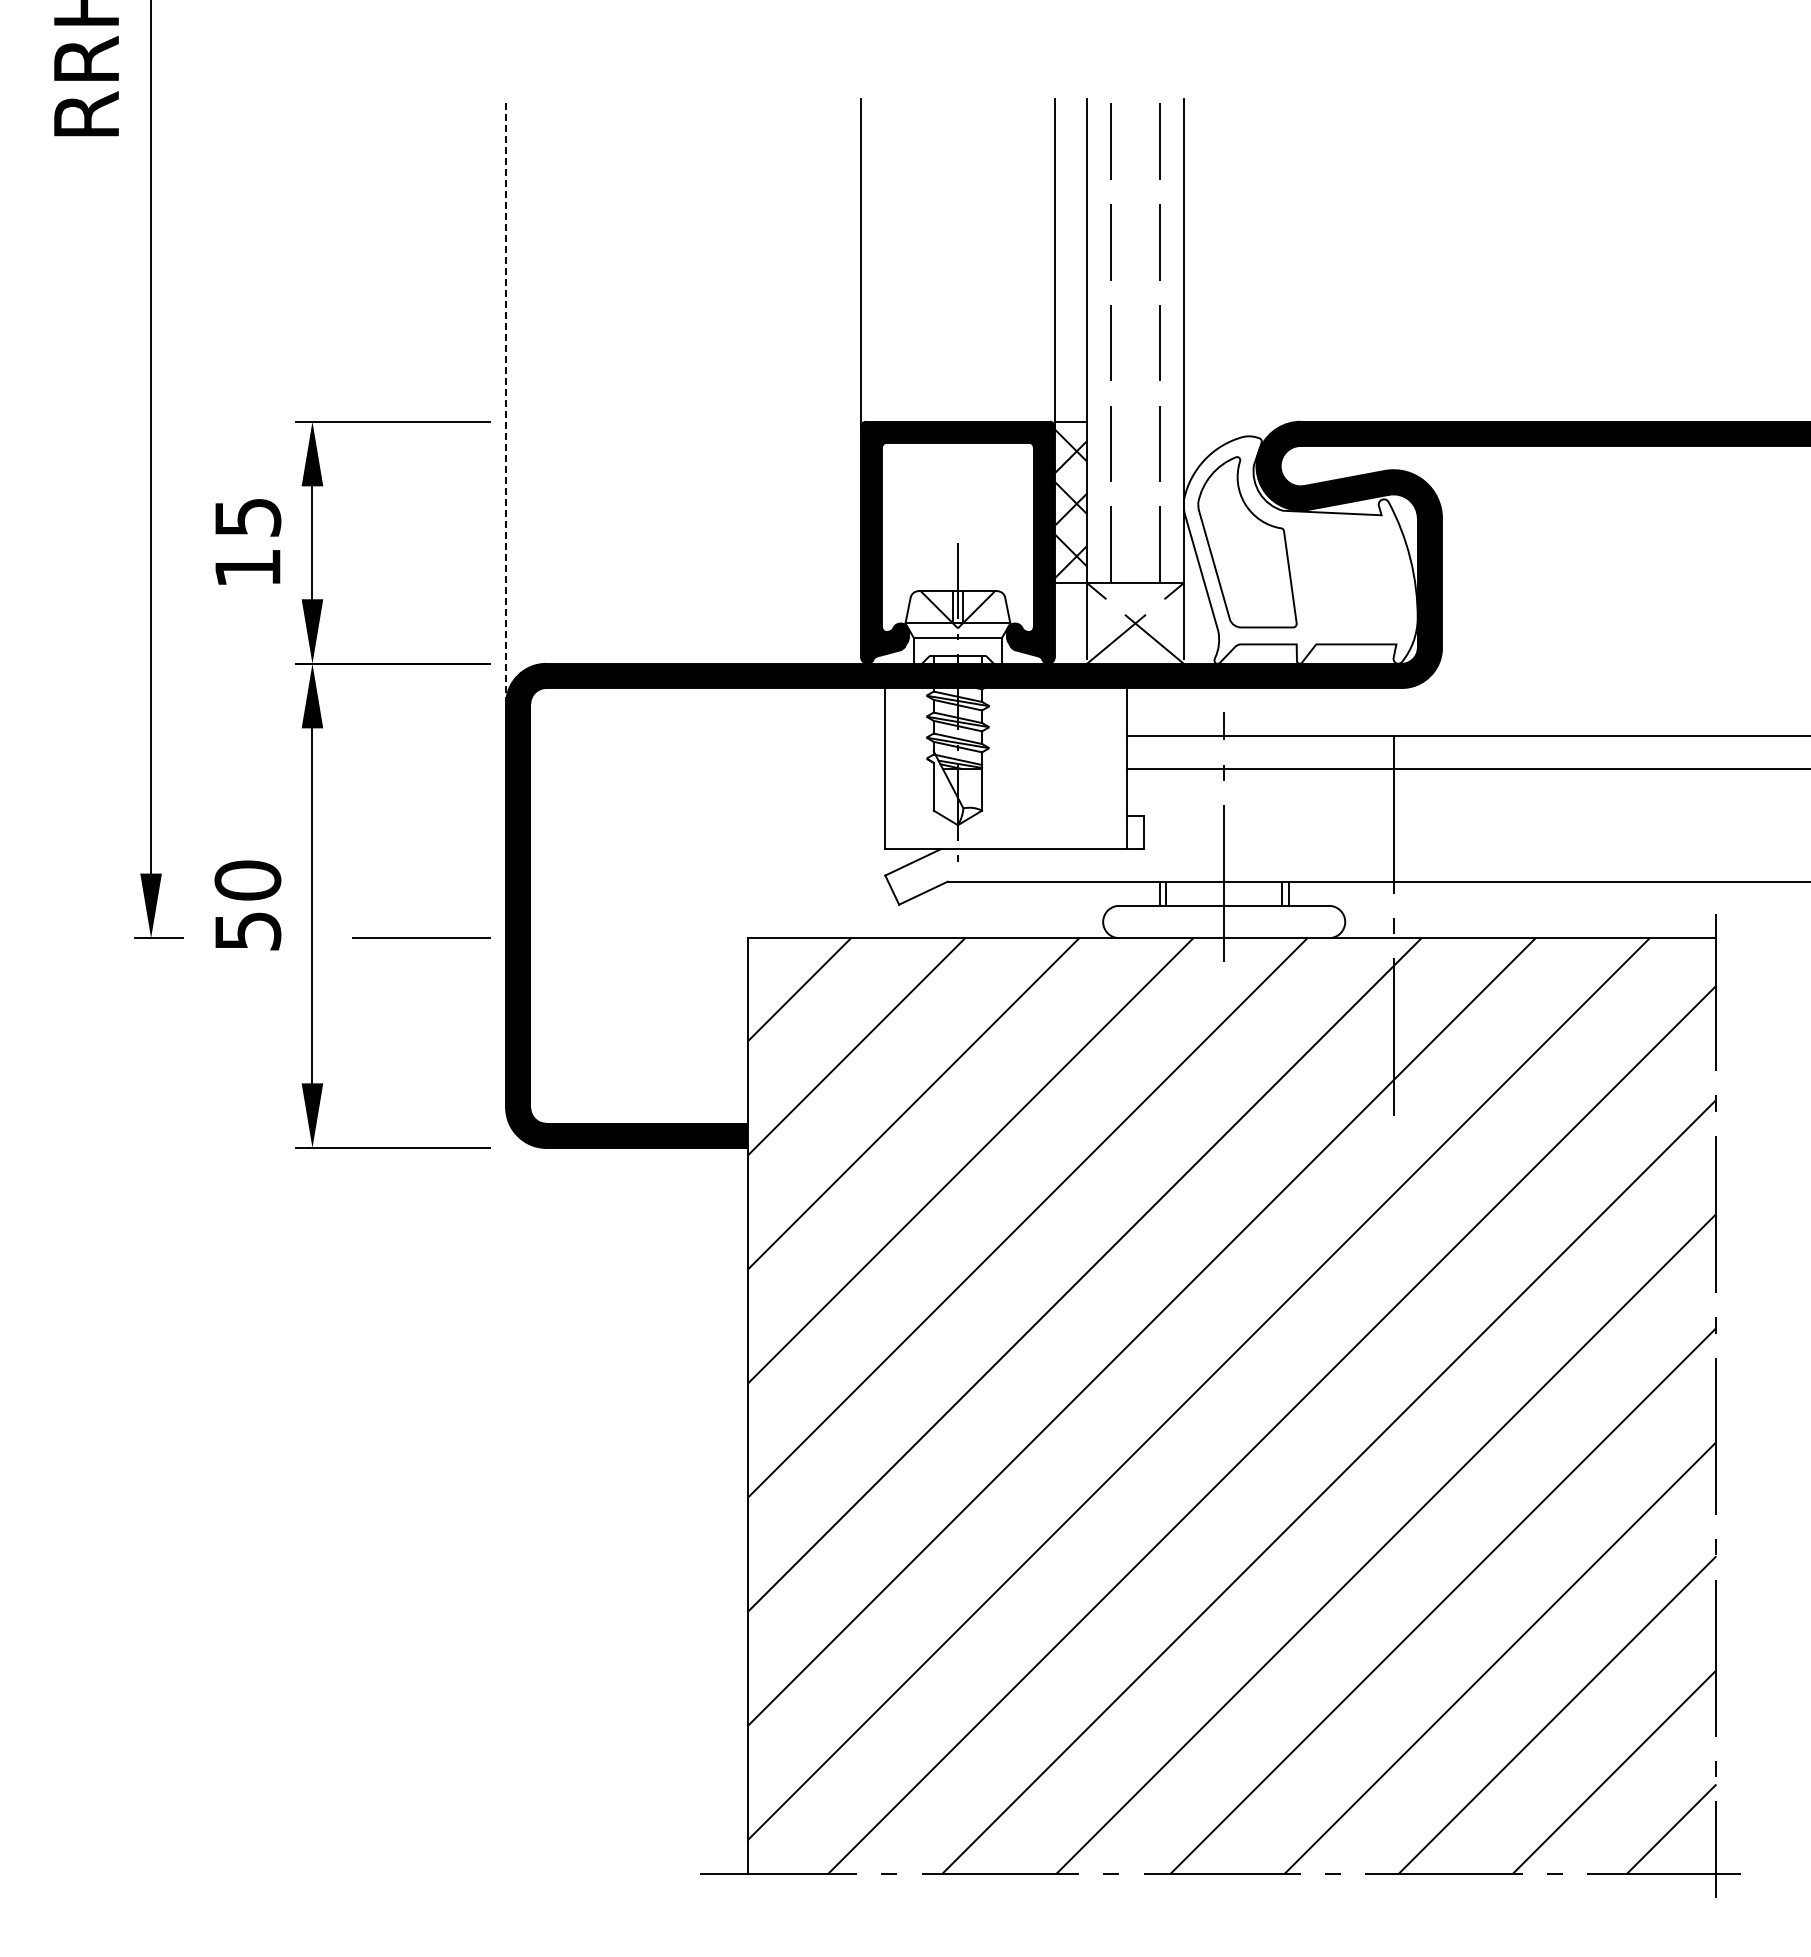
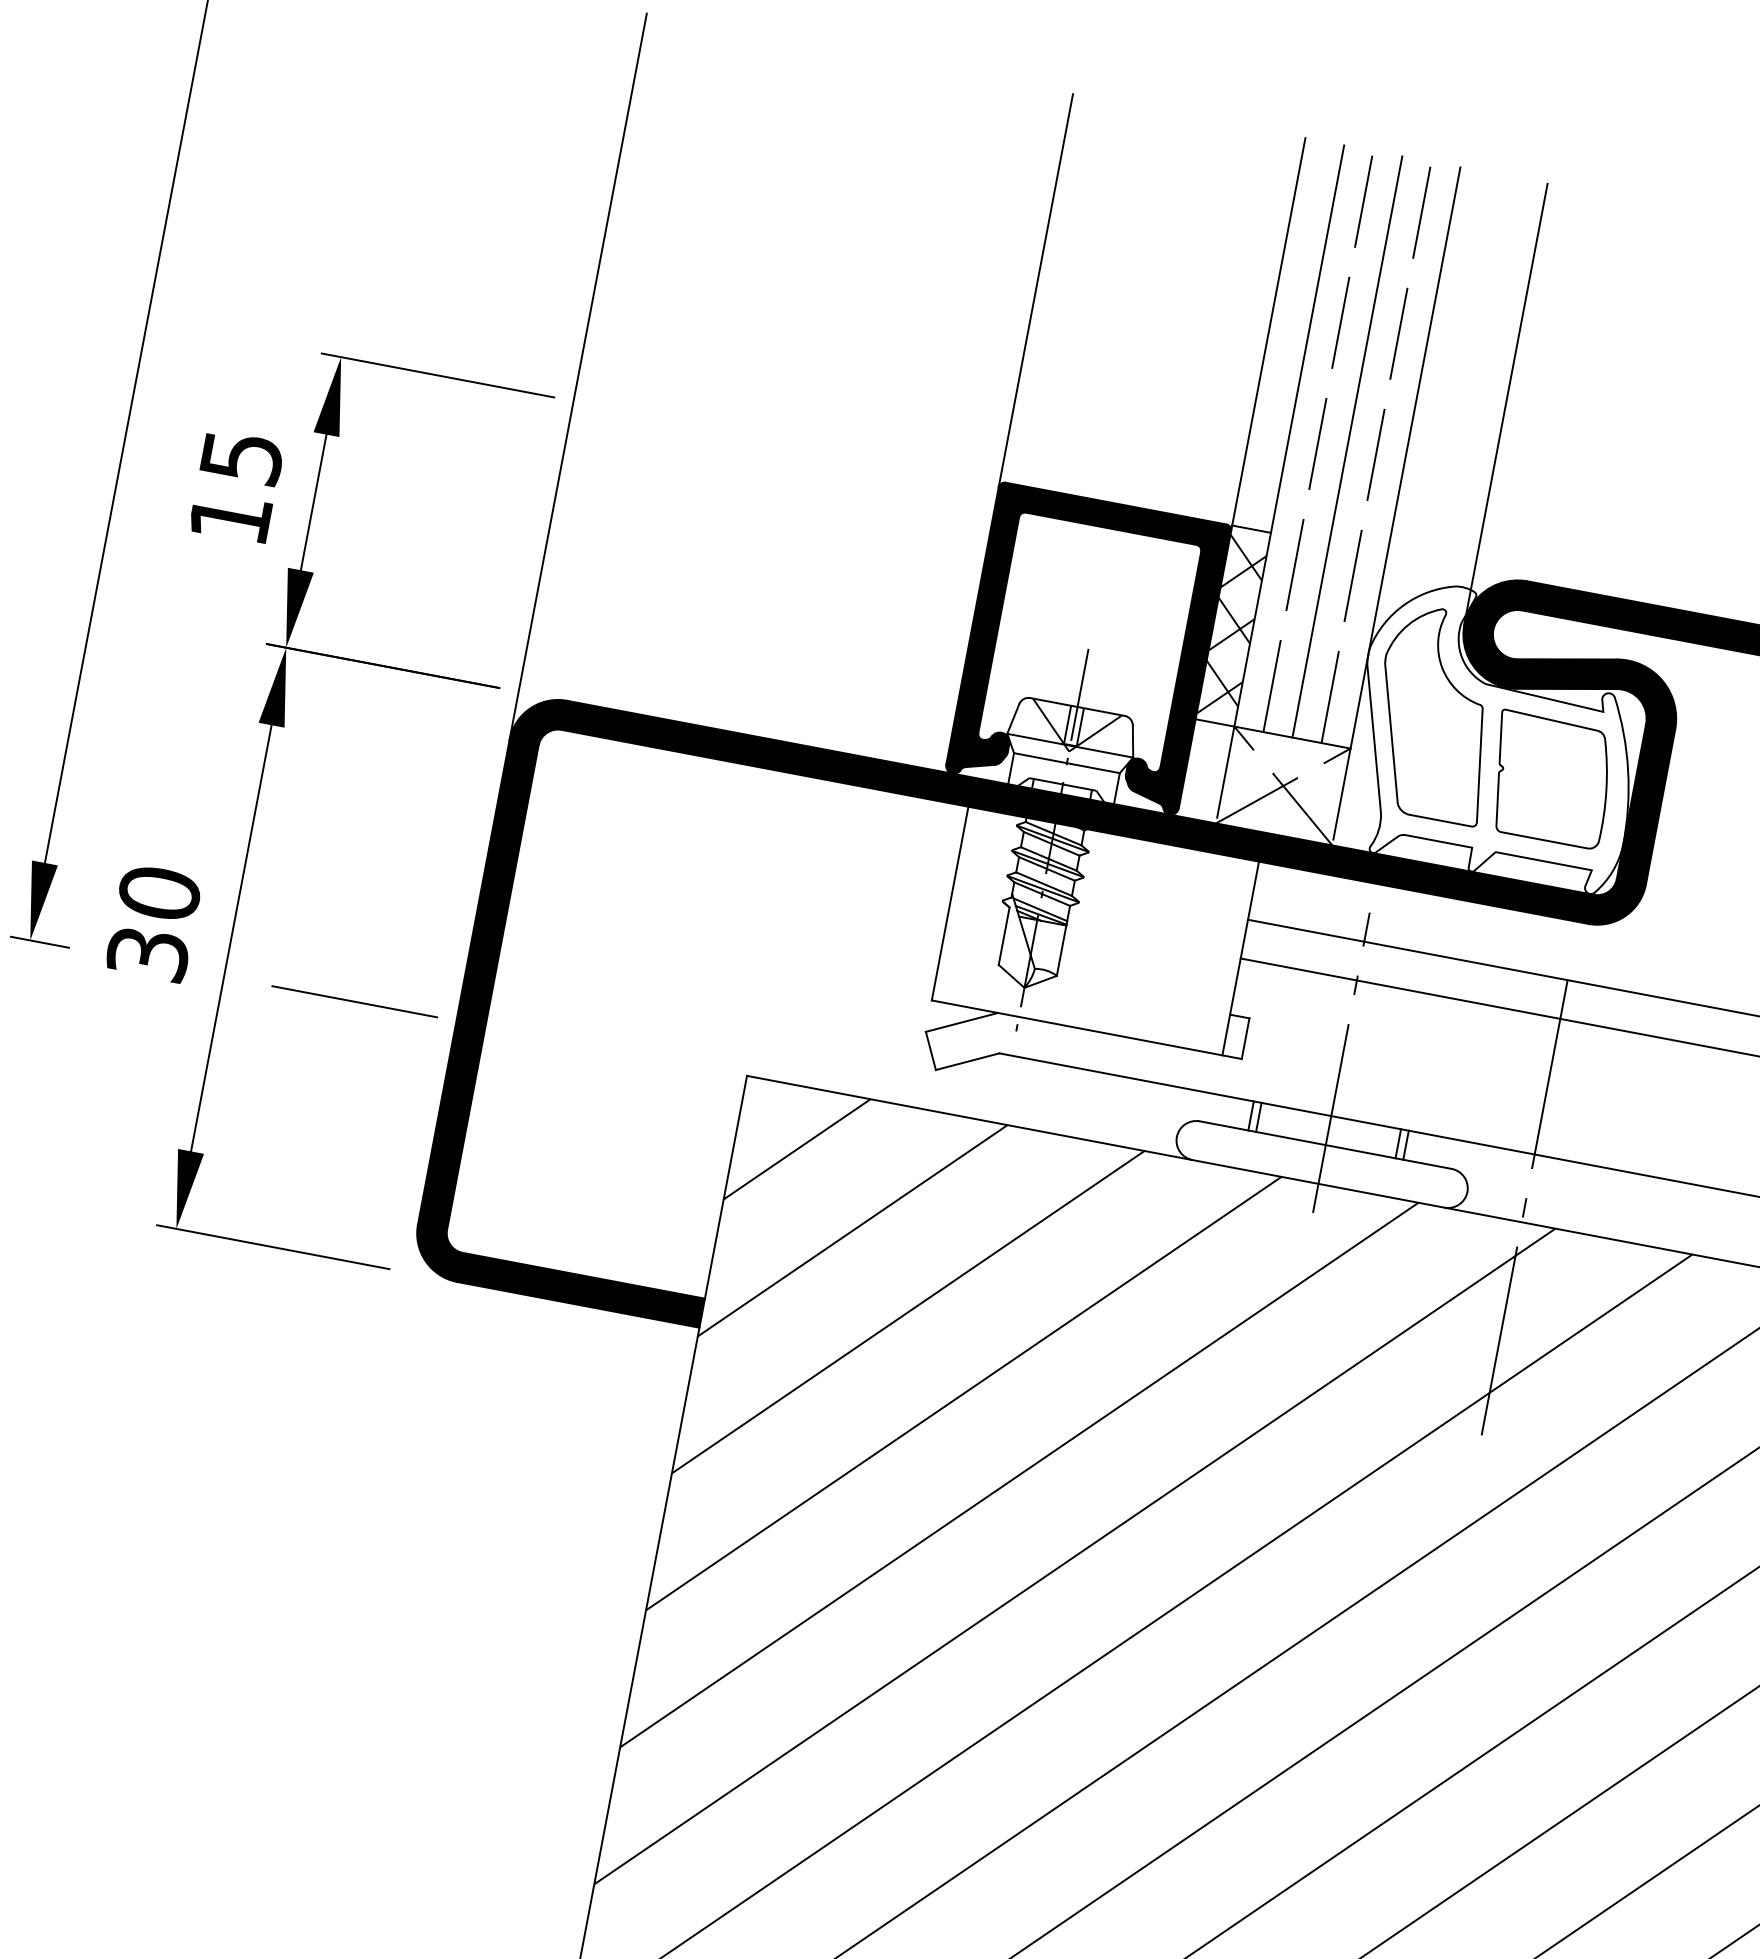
line: (1256, 282) -> (1506, 404), added
line: (1135, 341) -> (1347, 447), added
line: (506, 401) -> (578, 376), dashed -> solid
part: (1348, 577) -> (1549, 779), added
text: (247, 931) -> (147, 954), 50 -> 30

